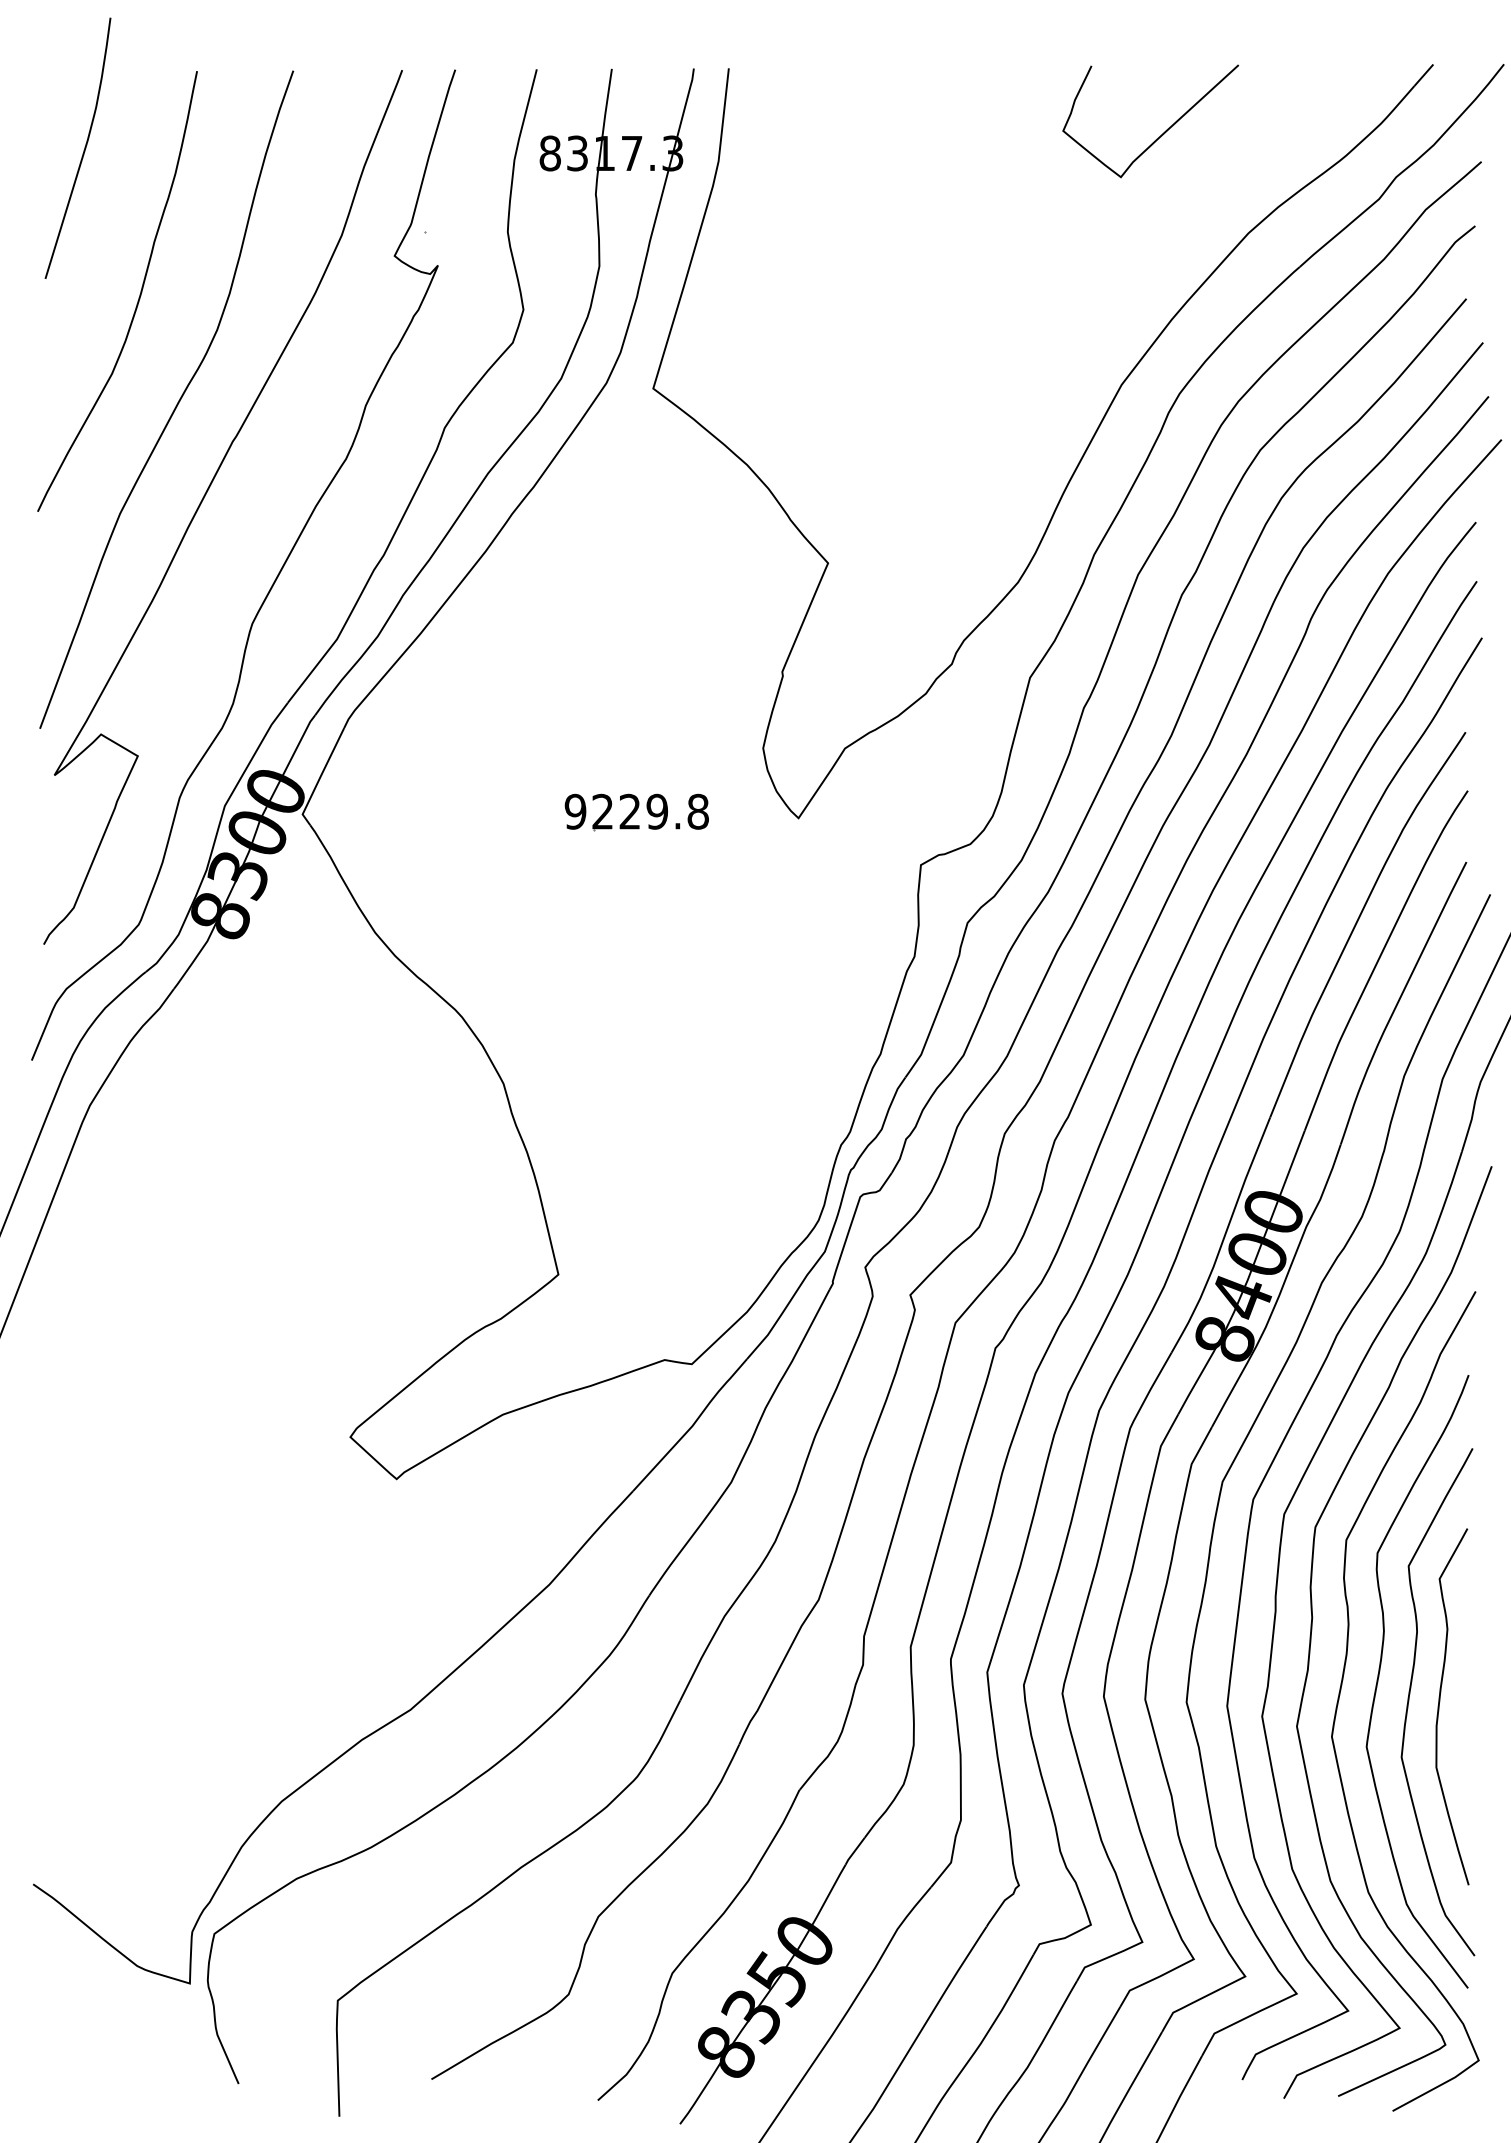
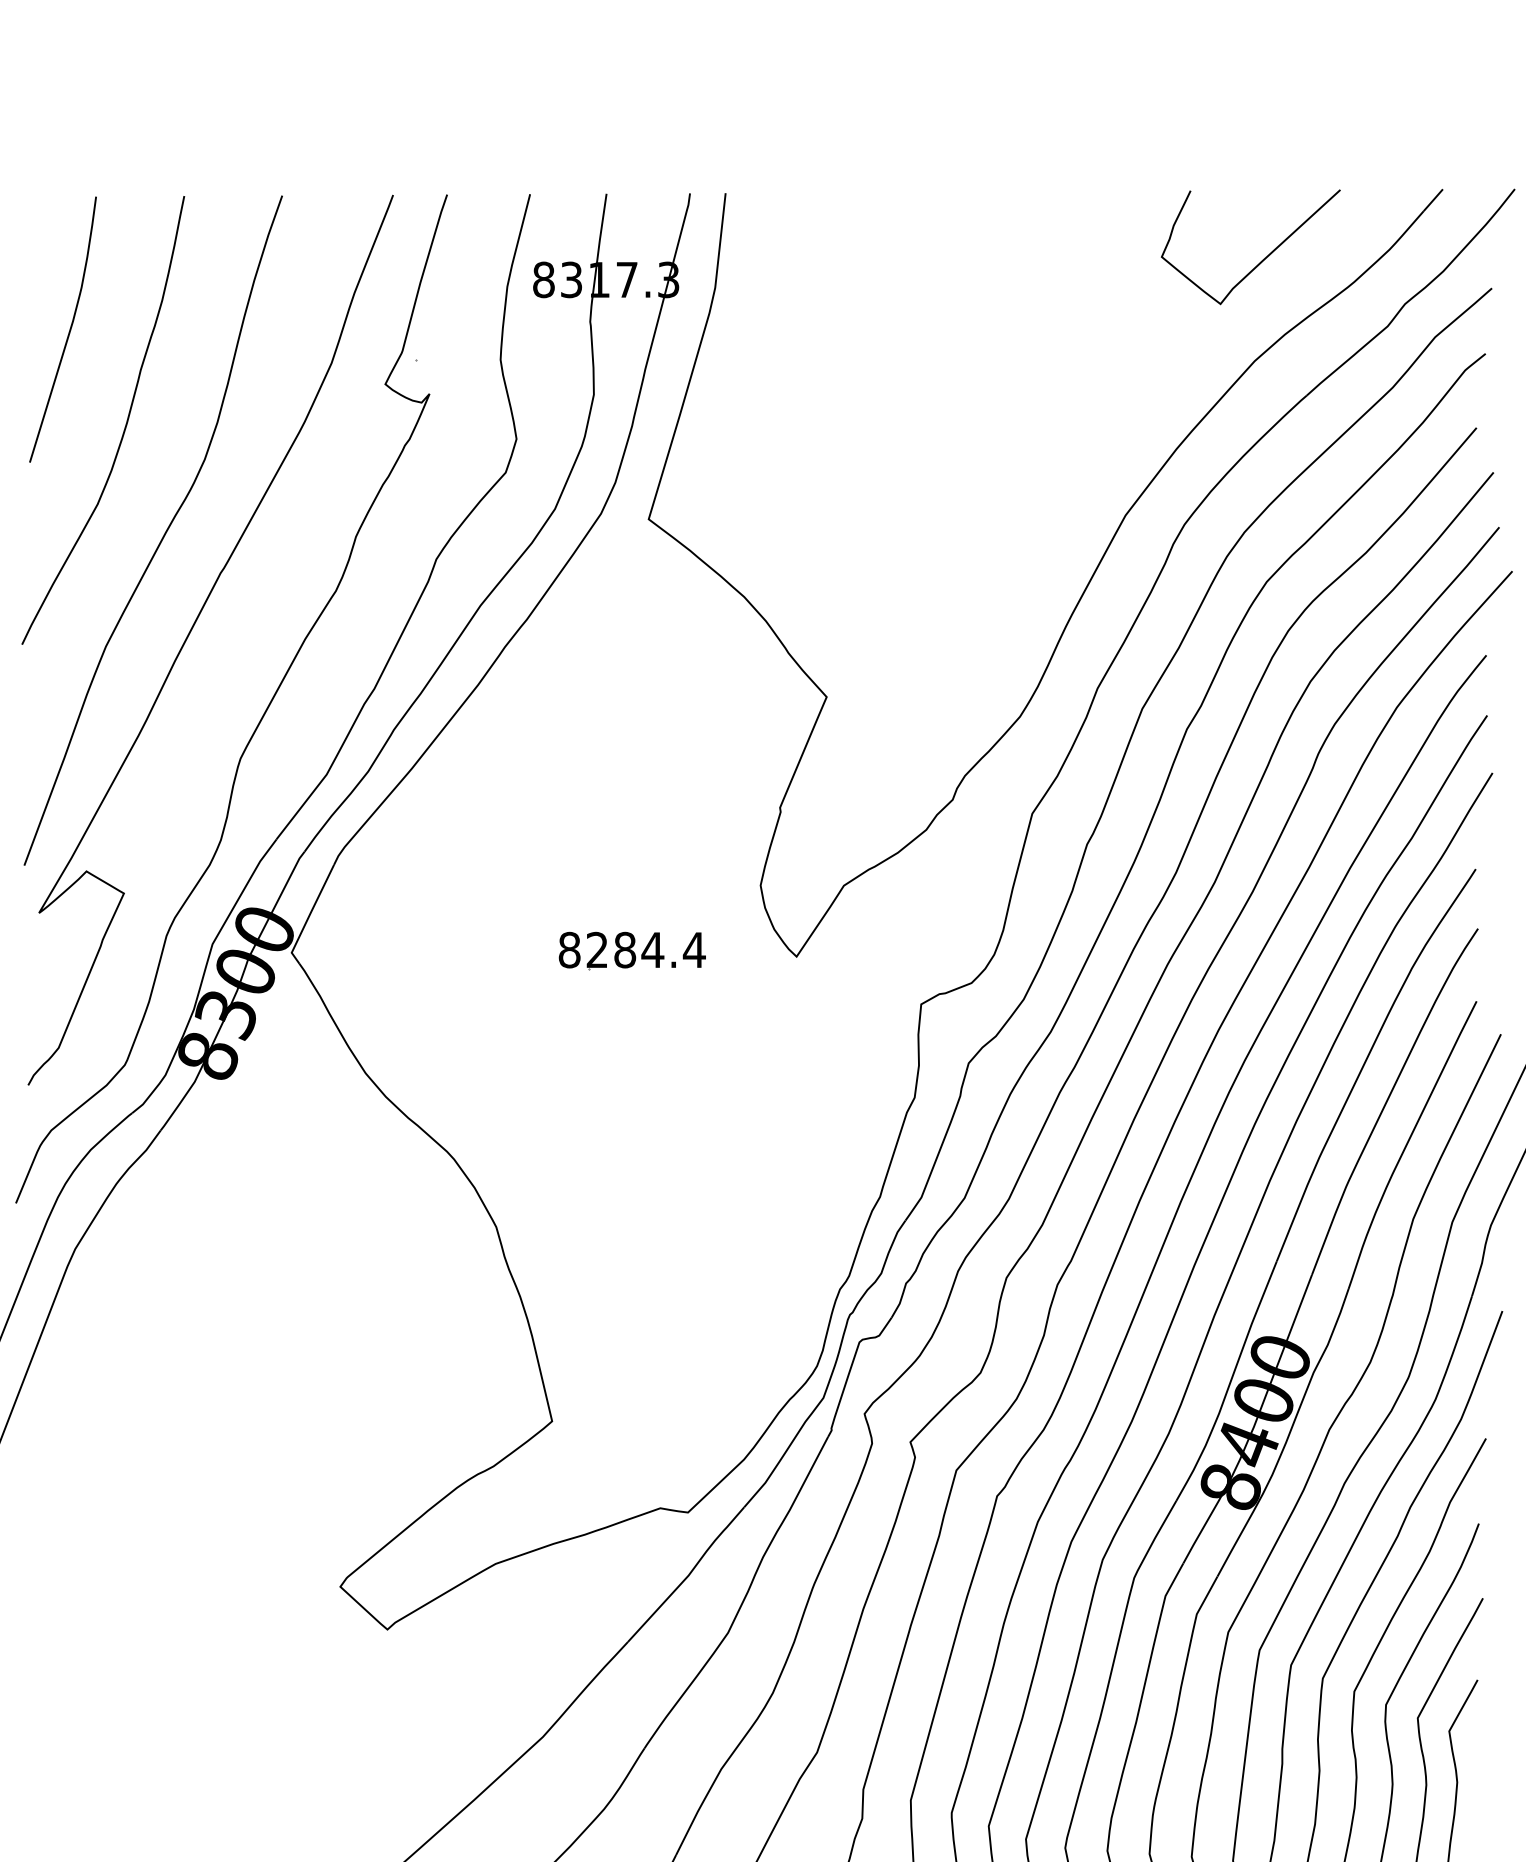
curve: (1162, 133) -> (1262, 259), moved
curve: (83, 150) -> (68, 331), moved
text: (636, 811) -> (631, 949), 9229.8 -> 8284.4

